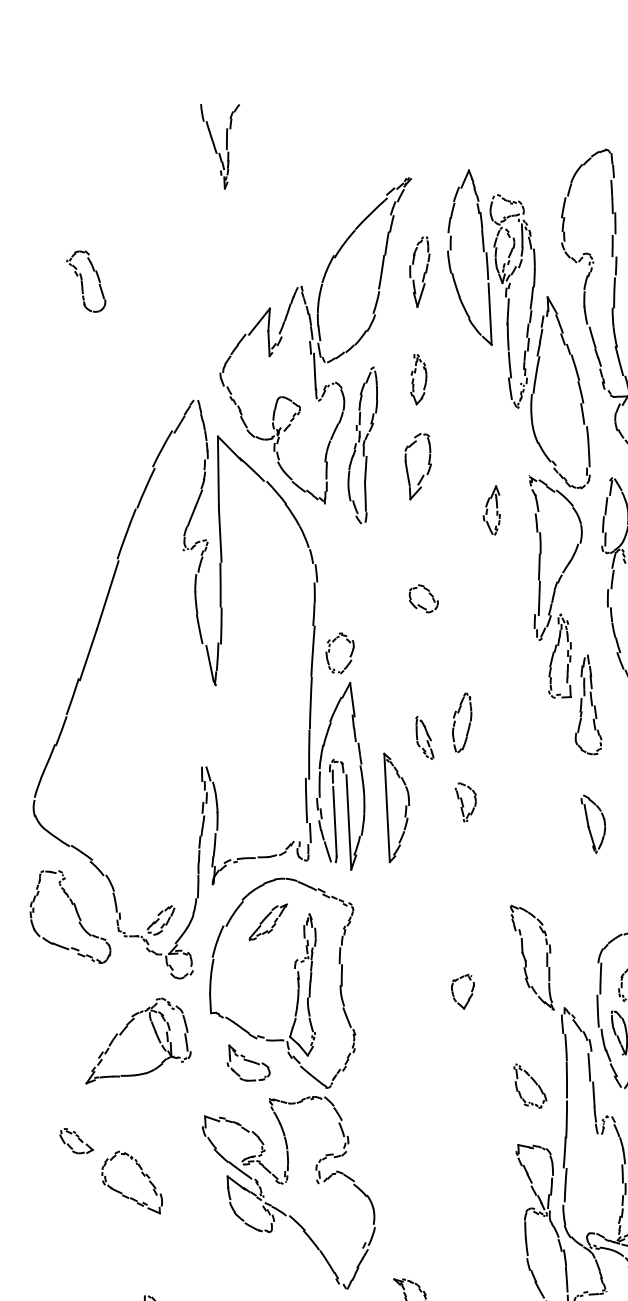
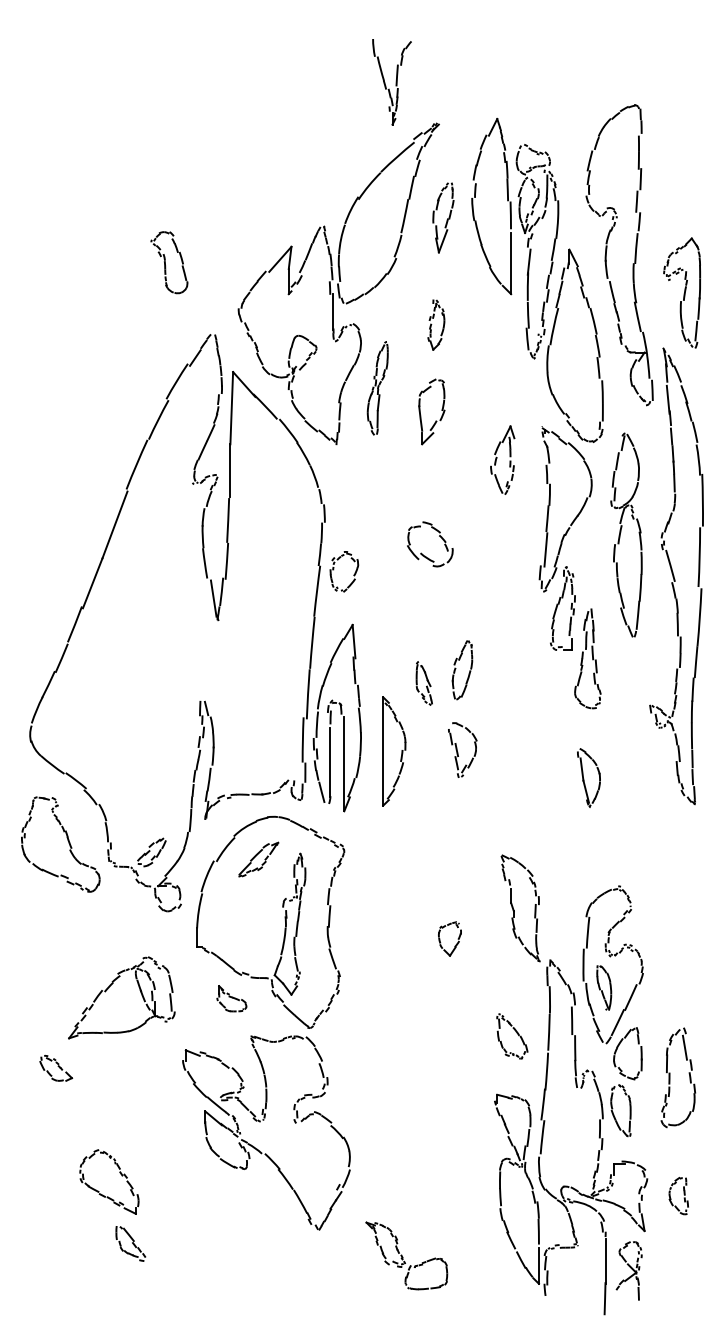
part: (221, 146) -> (391, 82), moved
part: (86, 281) -> (169, 262), moved
part: (363, 445) -> (377, 388), size x0.6
part: (491, 510) -> (502, 459), size x1.4
part: (423, 598) -> (430, 544), size x1.6
part: (349, 655) -> (353, 574), moved
part: (466, 801) -> (462, 749), size x1.4
part: (123, 1032) -> (108, 989), moved
part: (248, 1062) -> (231, 998), size x0.7
part: (142, 1174) -> (120, 1174), moved

